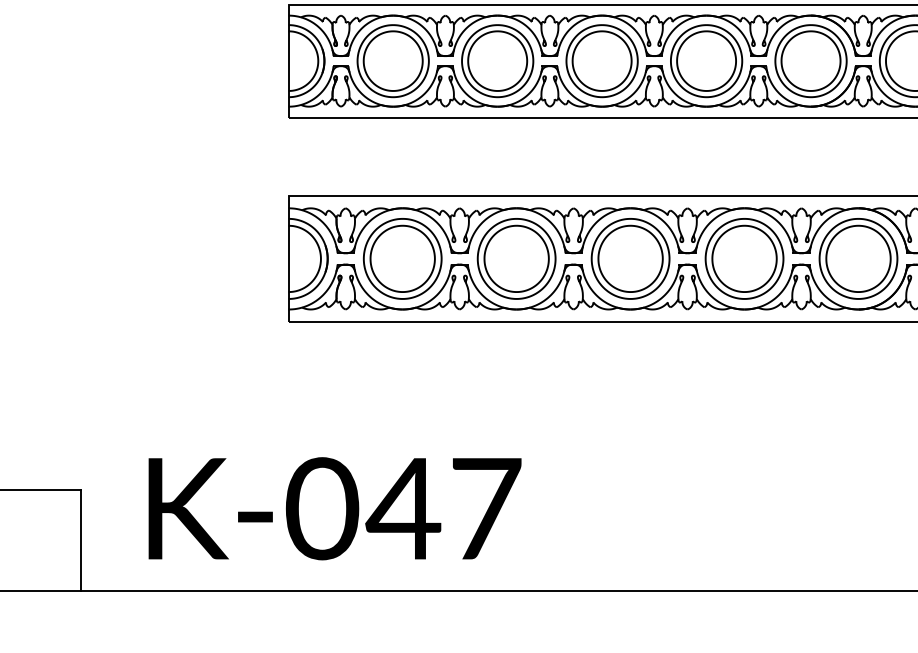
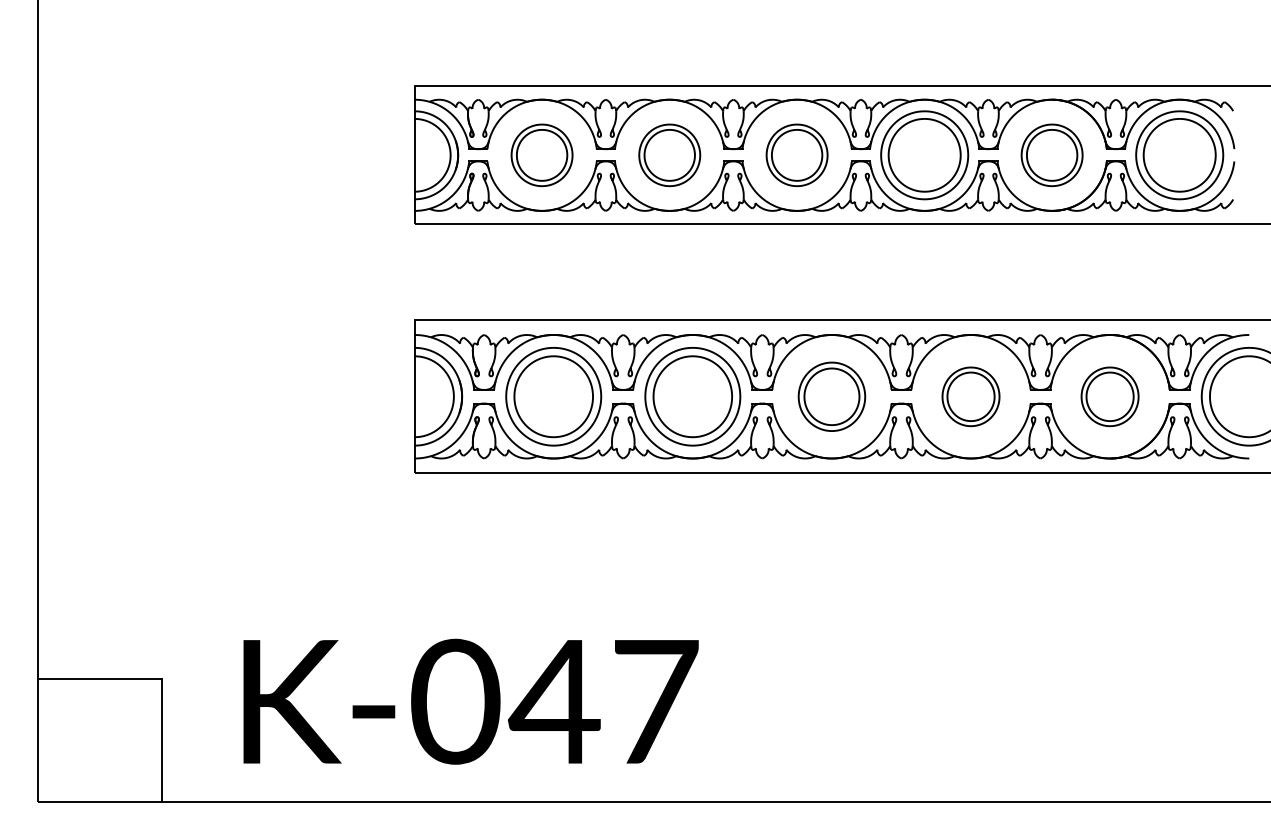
part: (392, 61) -> (541, 155), size x0.7
part: (497, 61) -> (669, 155), size x0.7
part: (601, 61) -> (796, 155), size x0.7
part: (810, 61) -> (1051, 155), size x0.7
part: (630, 258) -> (831, 396), size x0.7
part: (744, 258) -> (970, 396), size x0.6
part: (857, 258) -> (1109, 396), size x0.6

